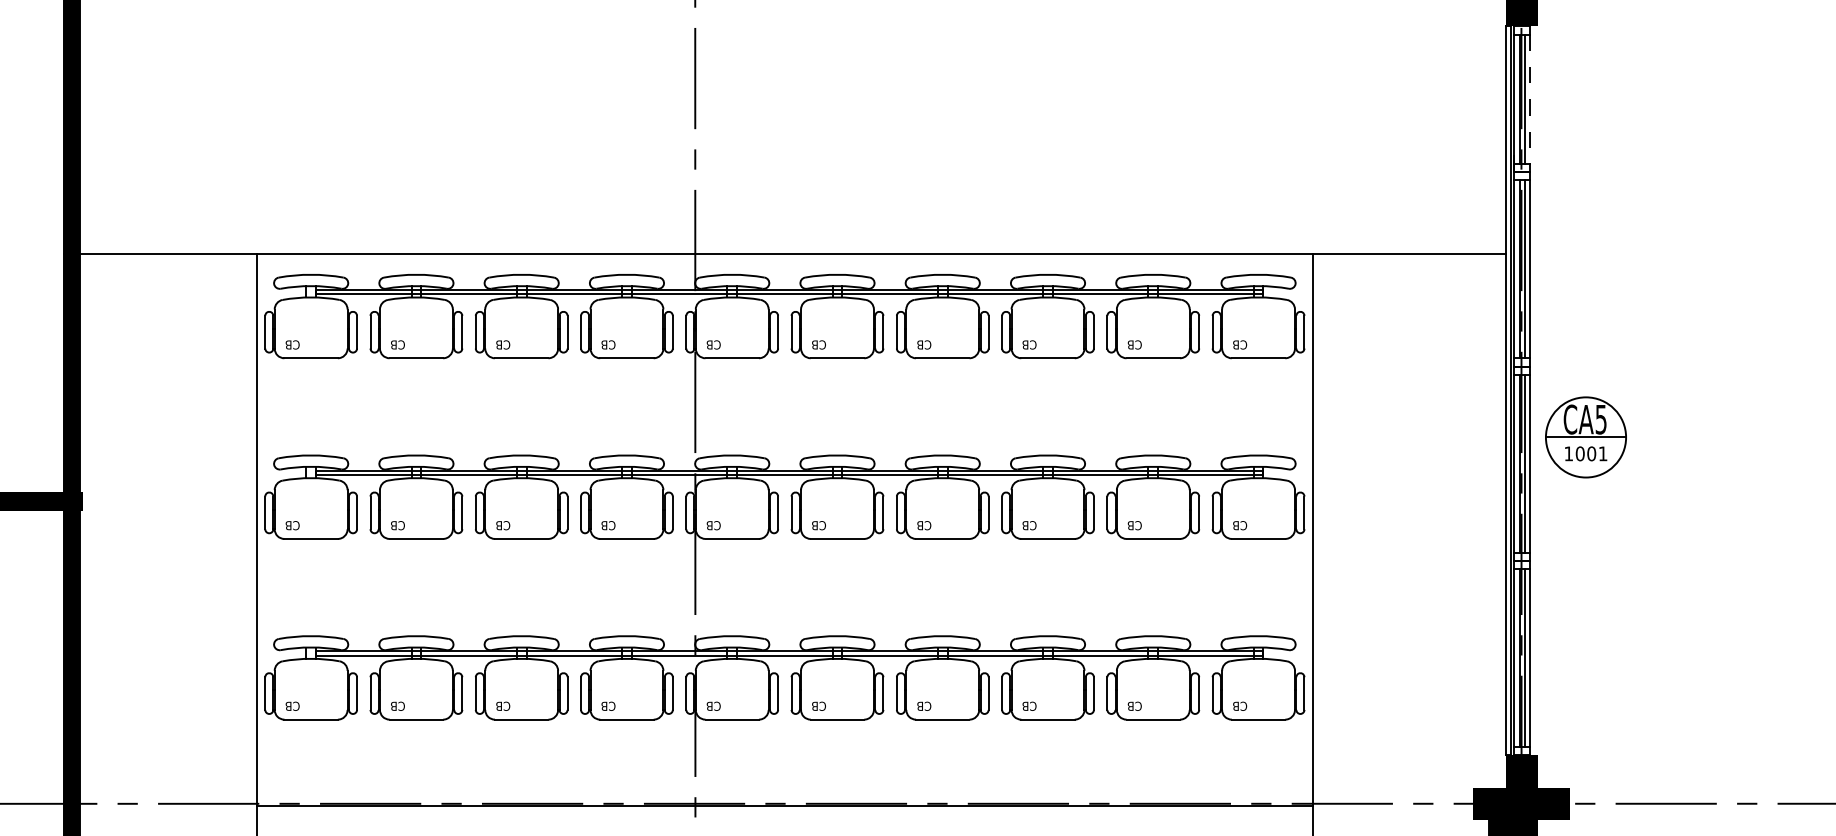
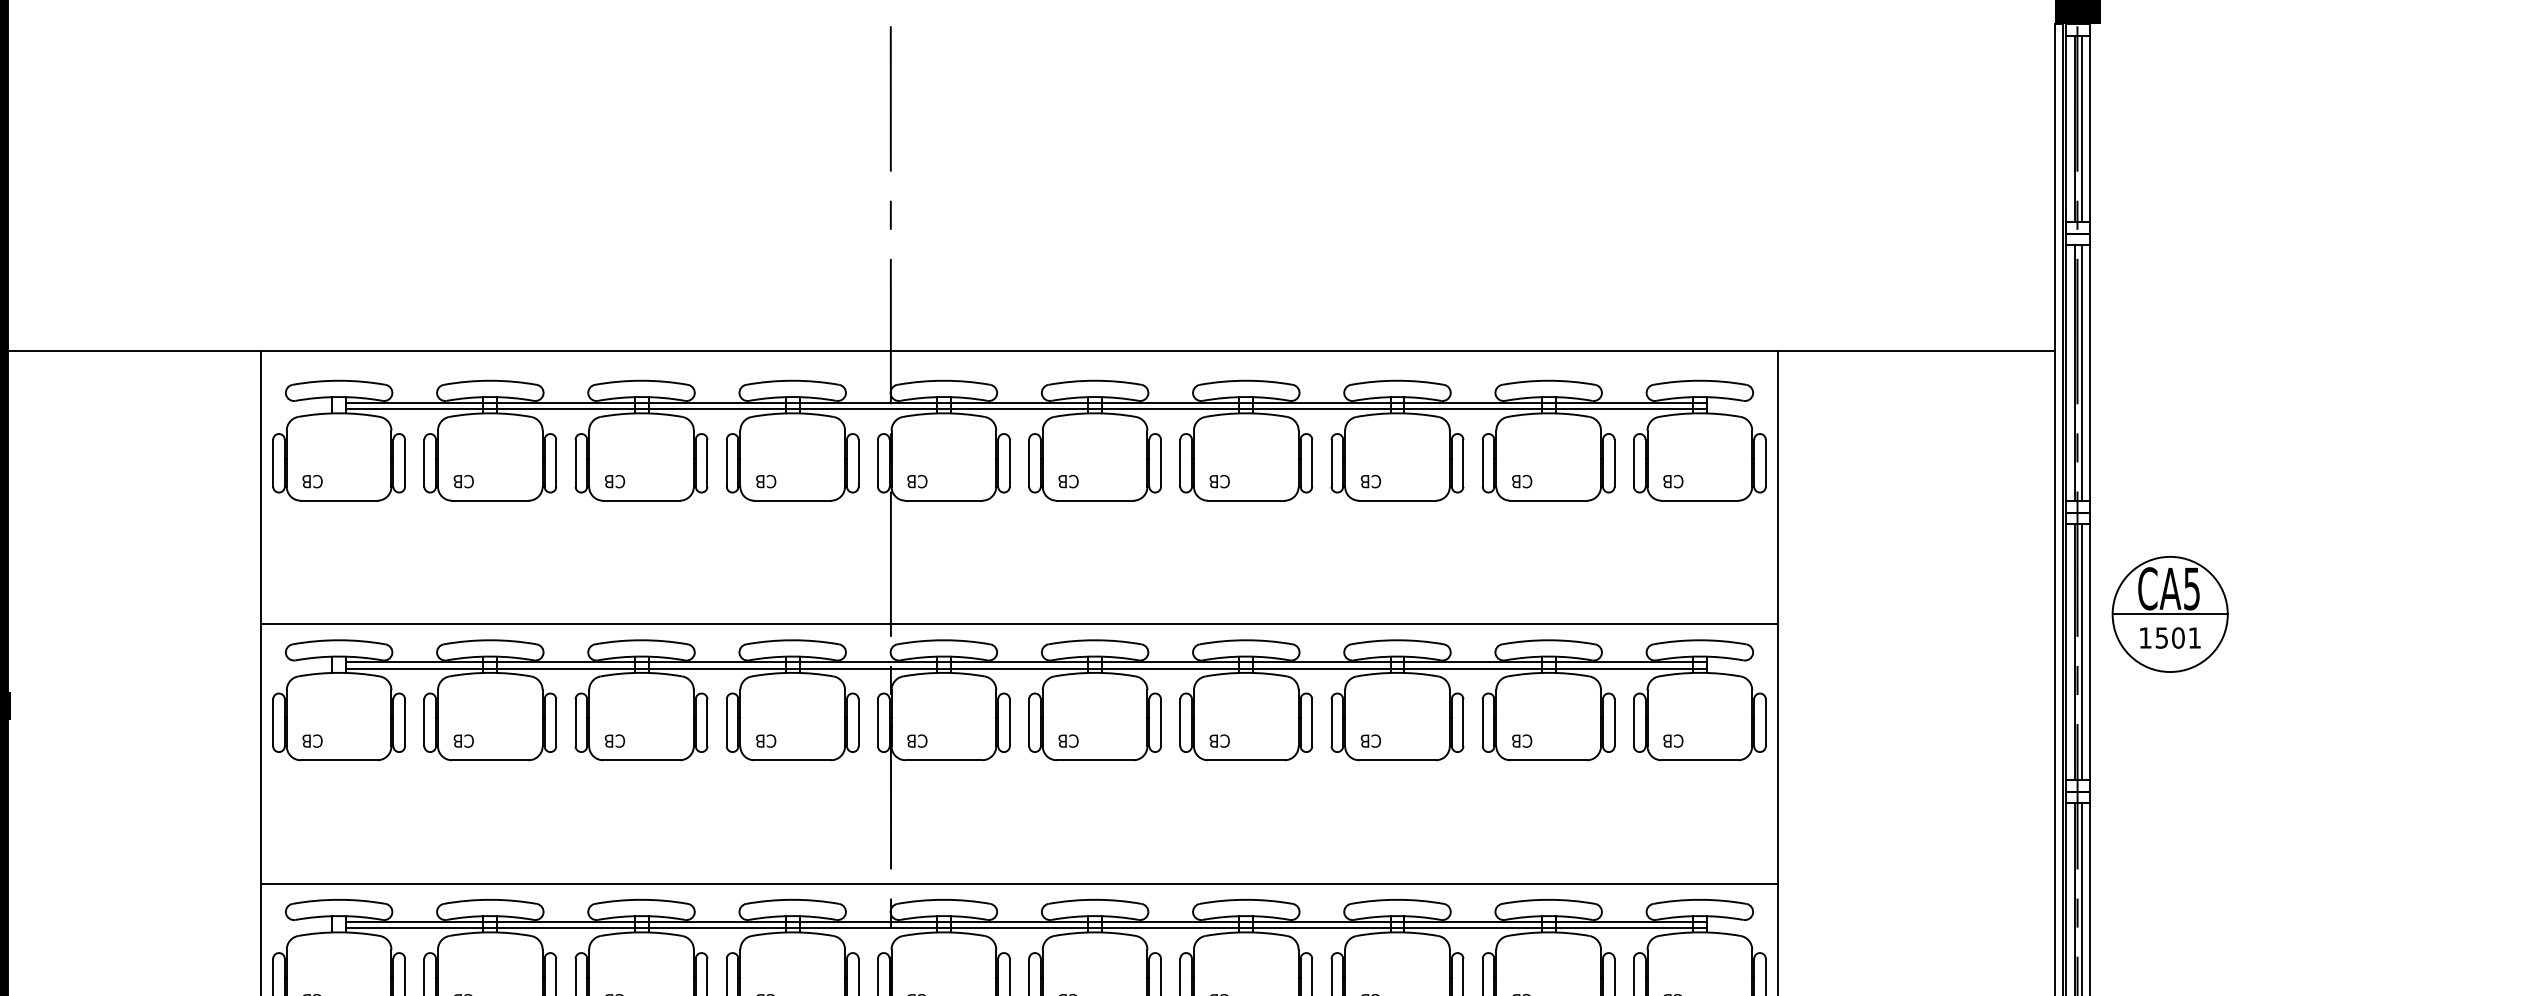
line: (1529, 99) -> (2089, 129), dashed -> solid
line: (784, 444) -> (1018, 624), added
text: (1579, 453) -> (2160, 637), 1001 -> 1501
line: (784, 625) -> (1018, 884), added

